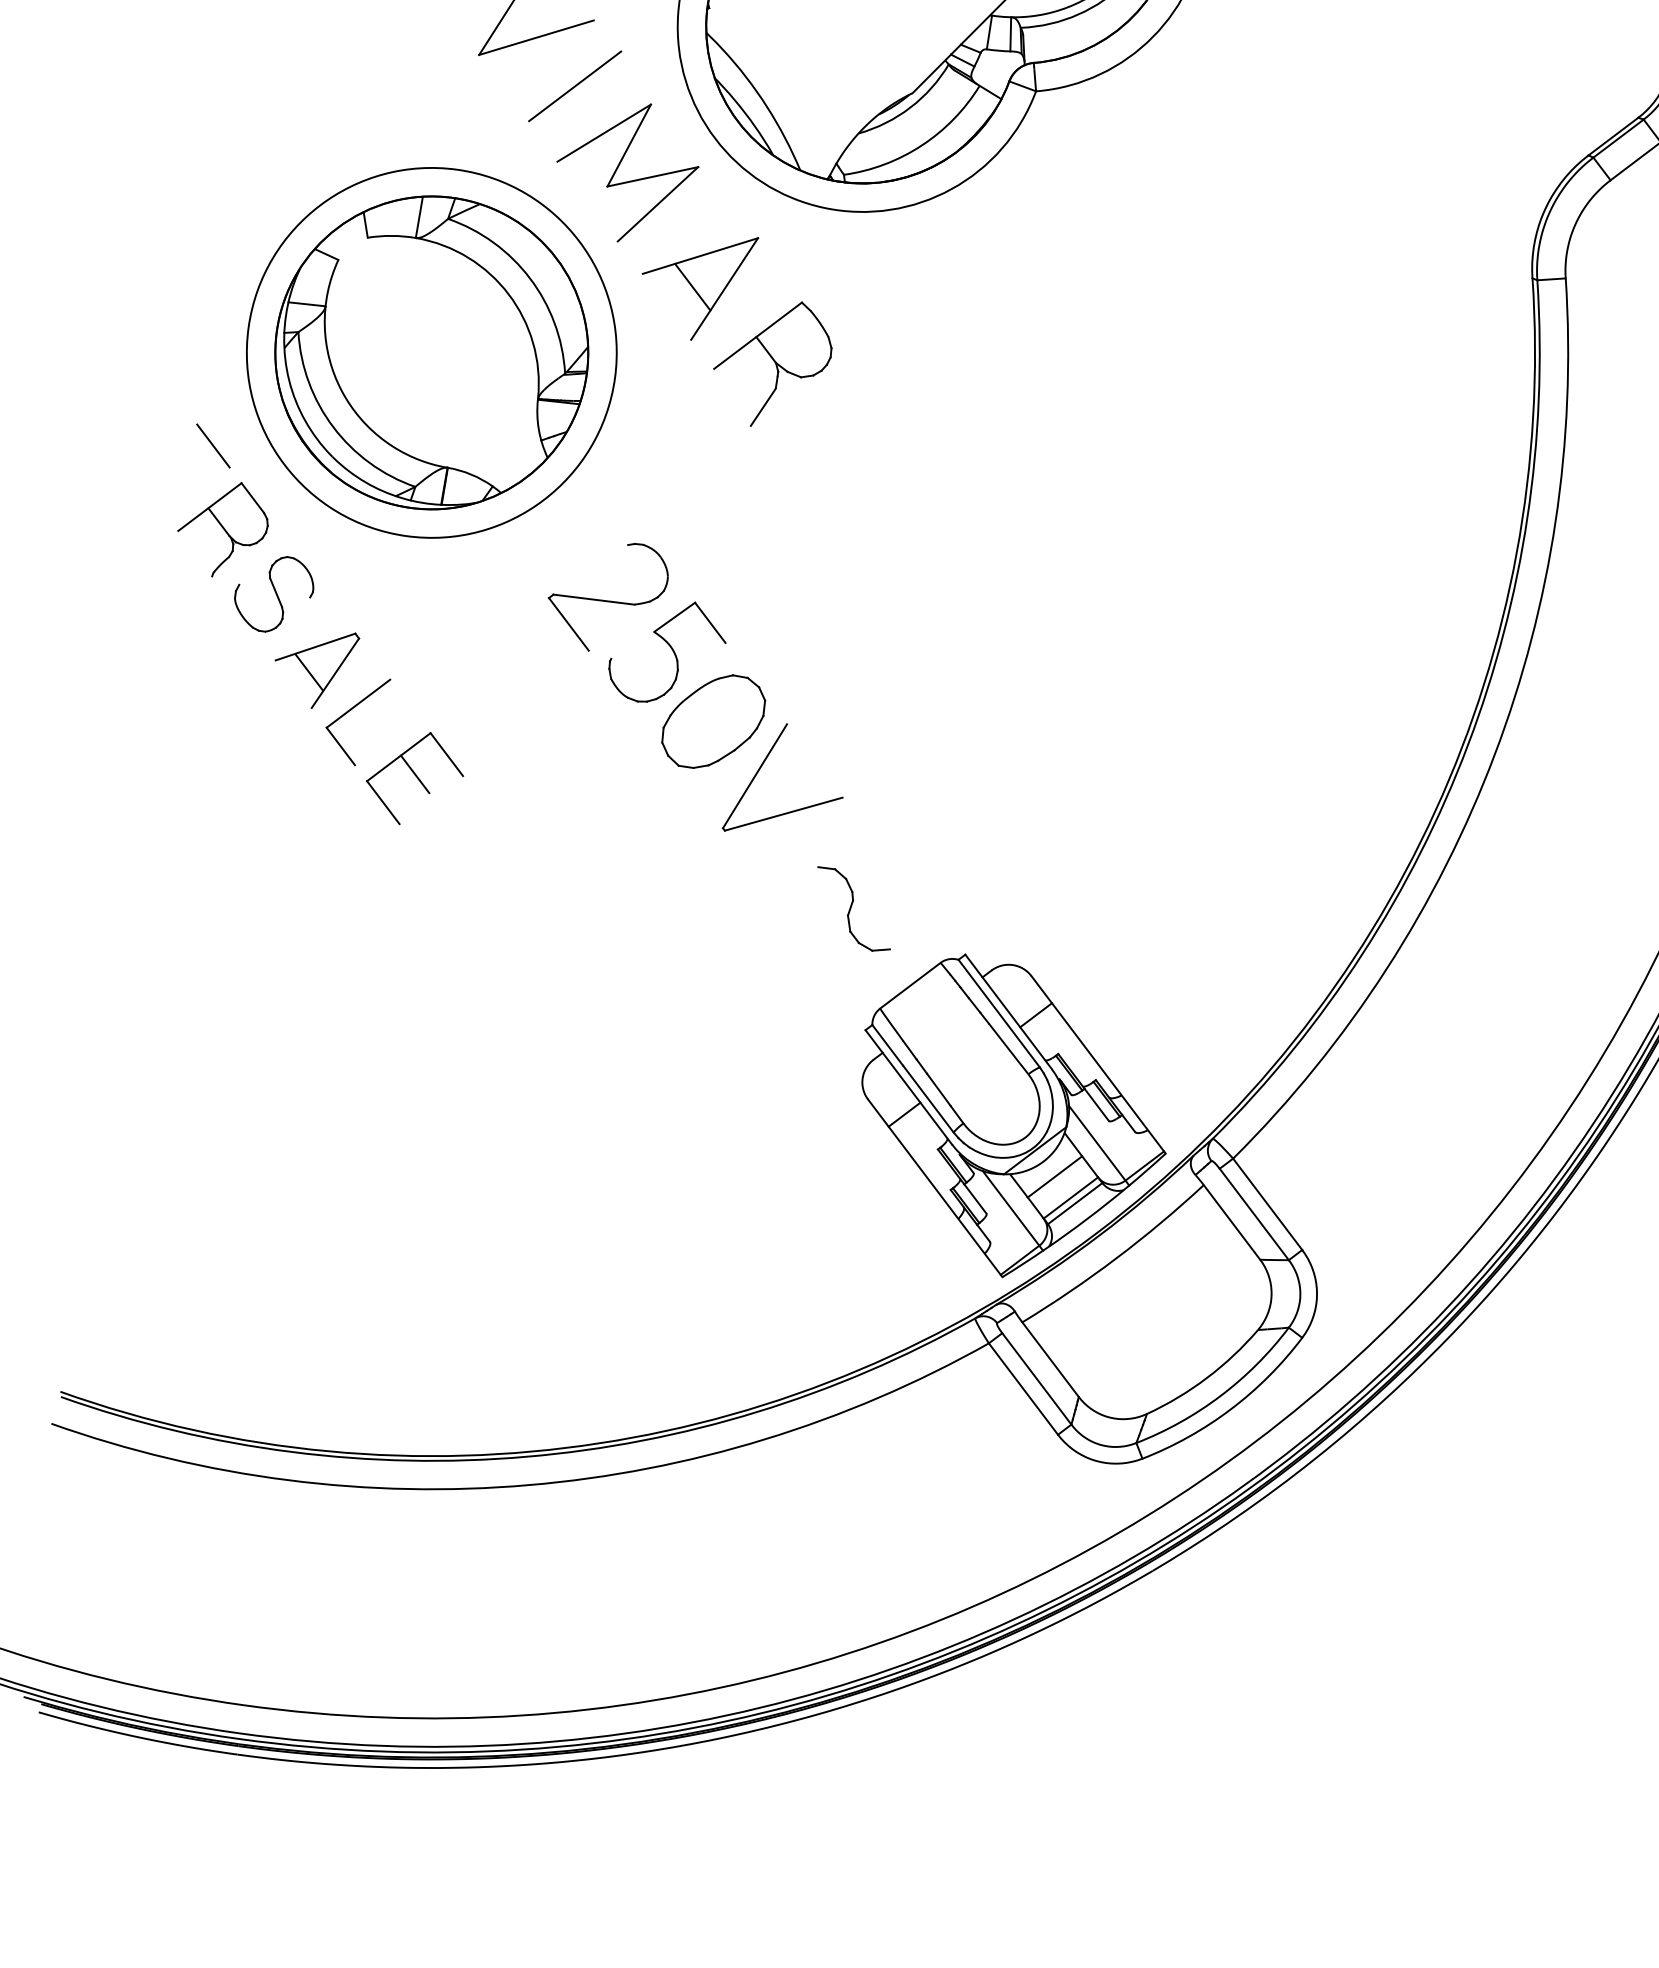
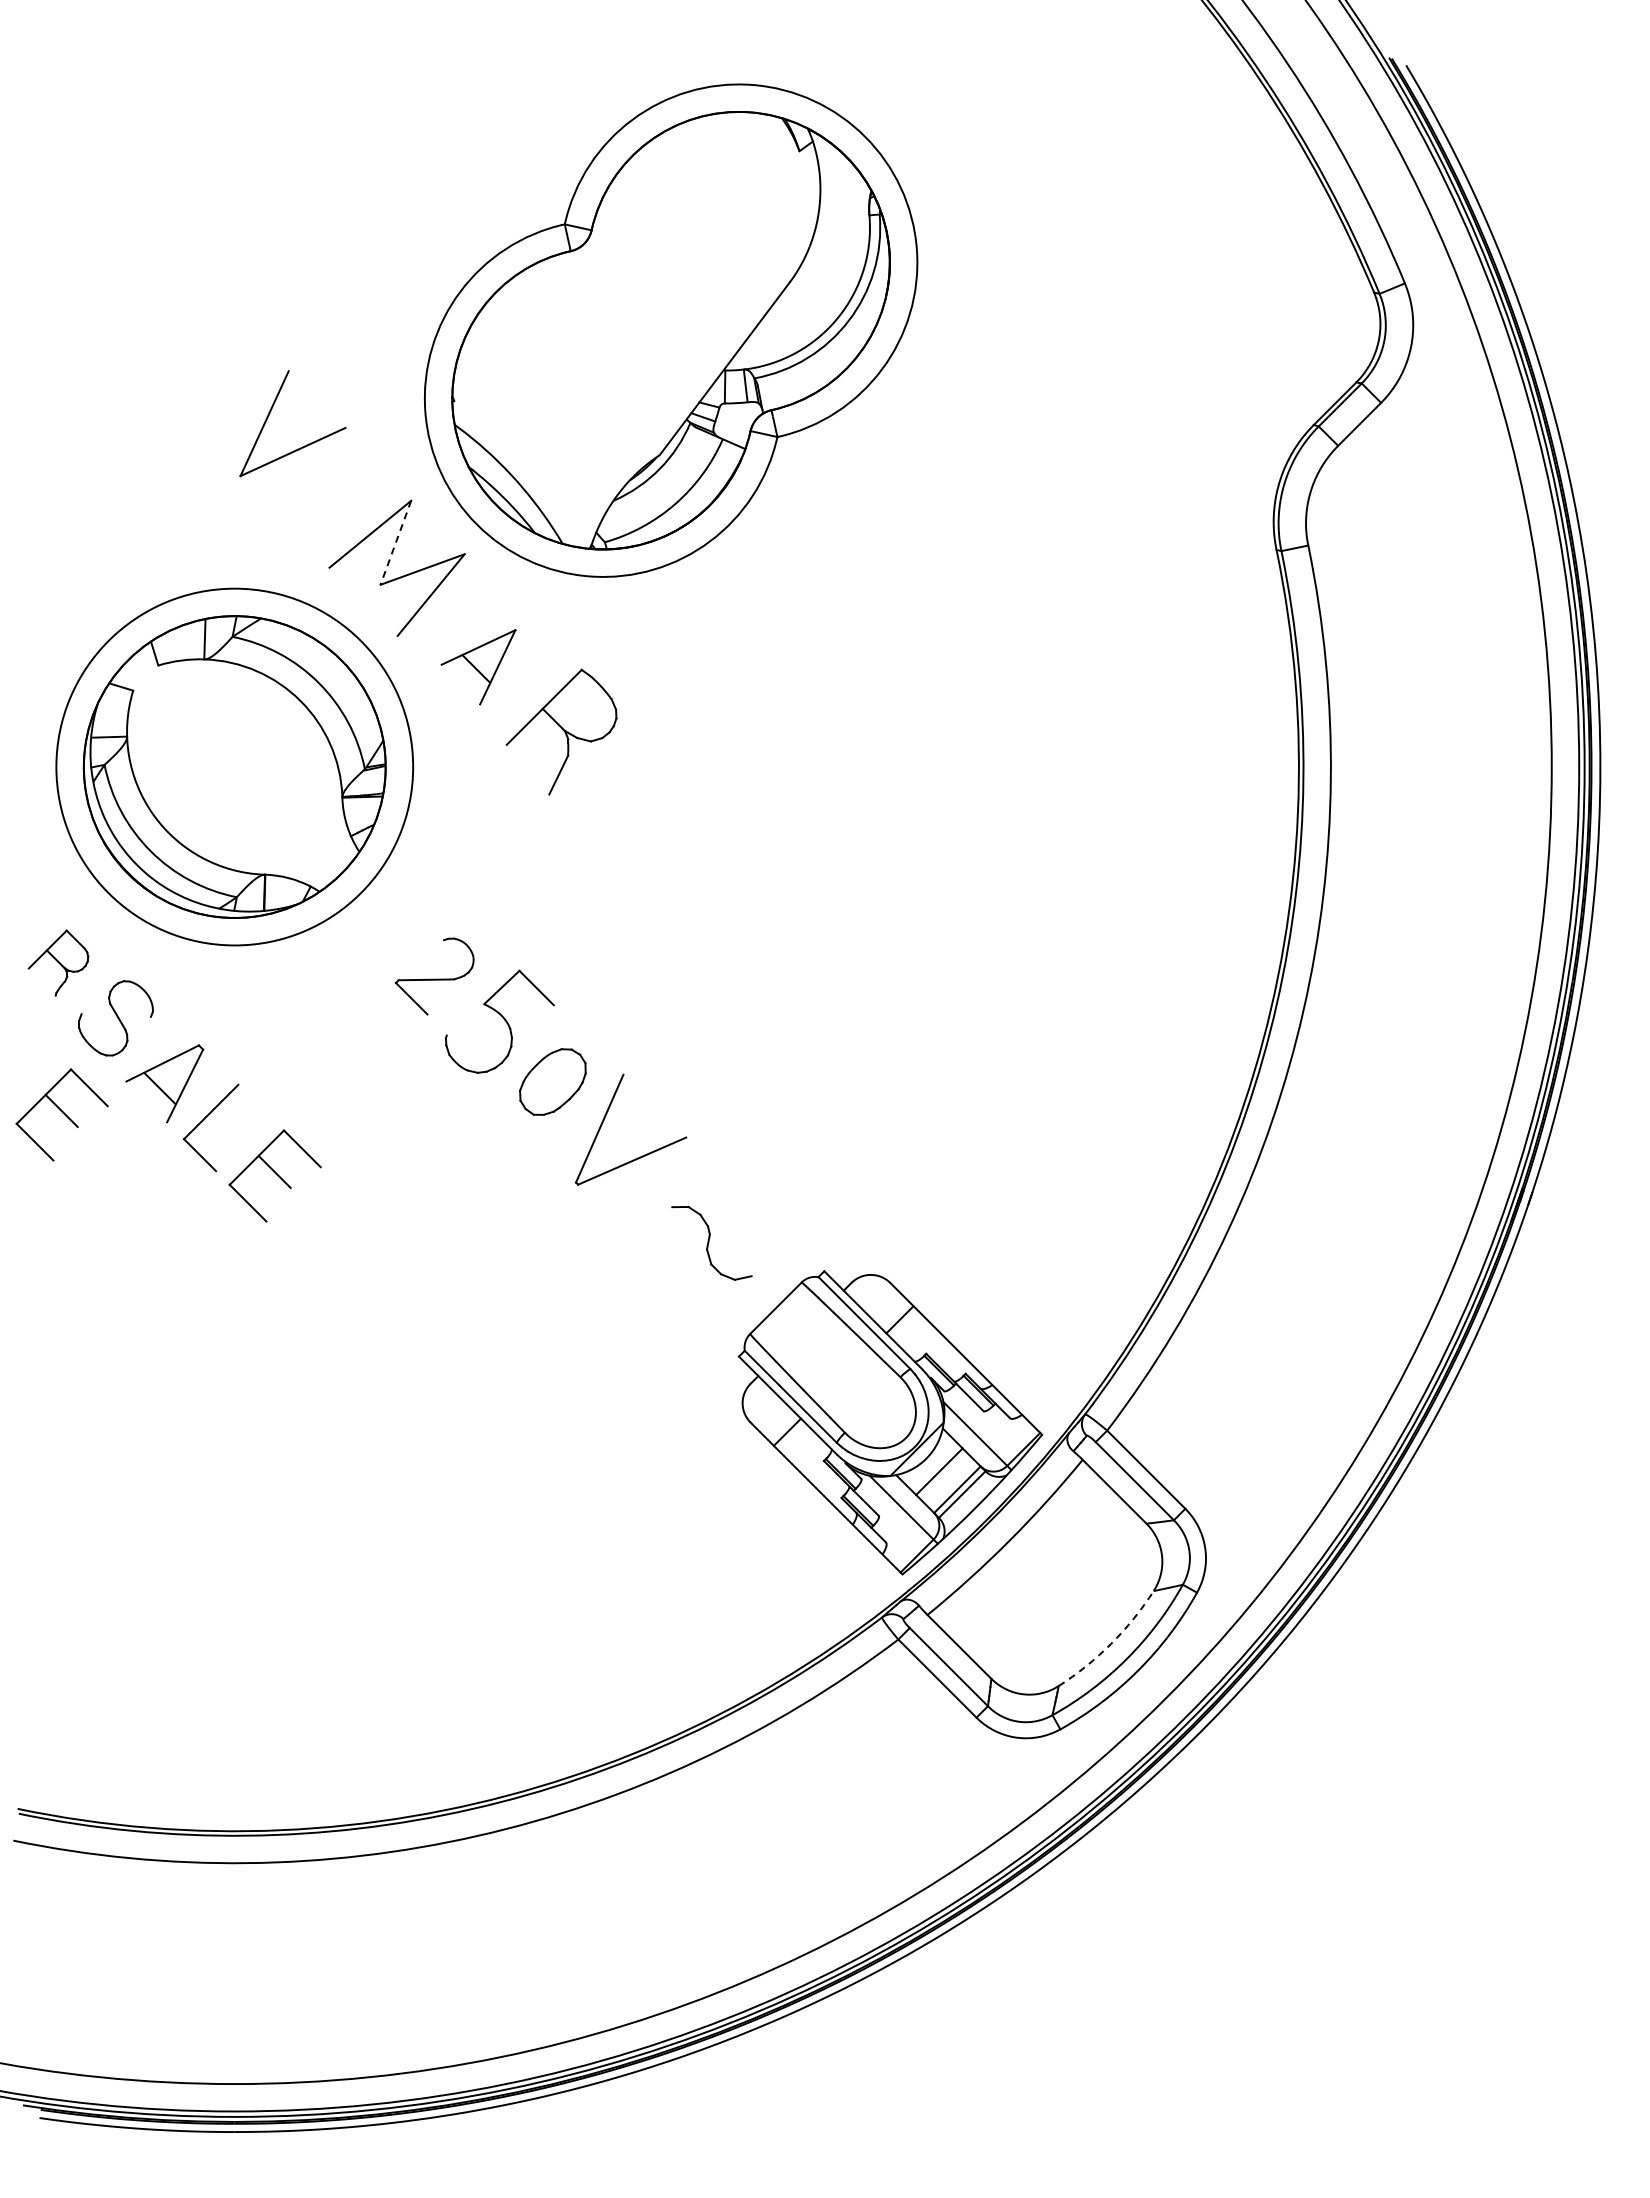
line: (575, 86) -> (336, 493), removed
line: (628, 145) -> (395, 542), solid -> dashed
part: (696, 285) -> (478, 667), size x0.7
line: (213, 445) -> (38, 884), removed
part: (222, 528) -> (58, 962), size x0.7
part: (607, 596) -> (434, 976), size x0.7
part: (204, 684) -> (61, 1114), added
part: (713, 721) -> (552, 1081), size x0.7
arc: (1207, 1377) -> (1111, 1643), solid -> dashed

